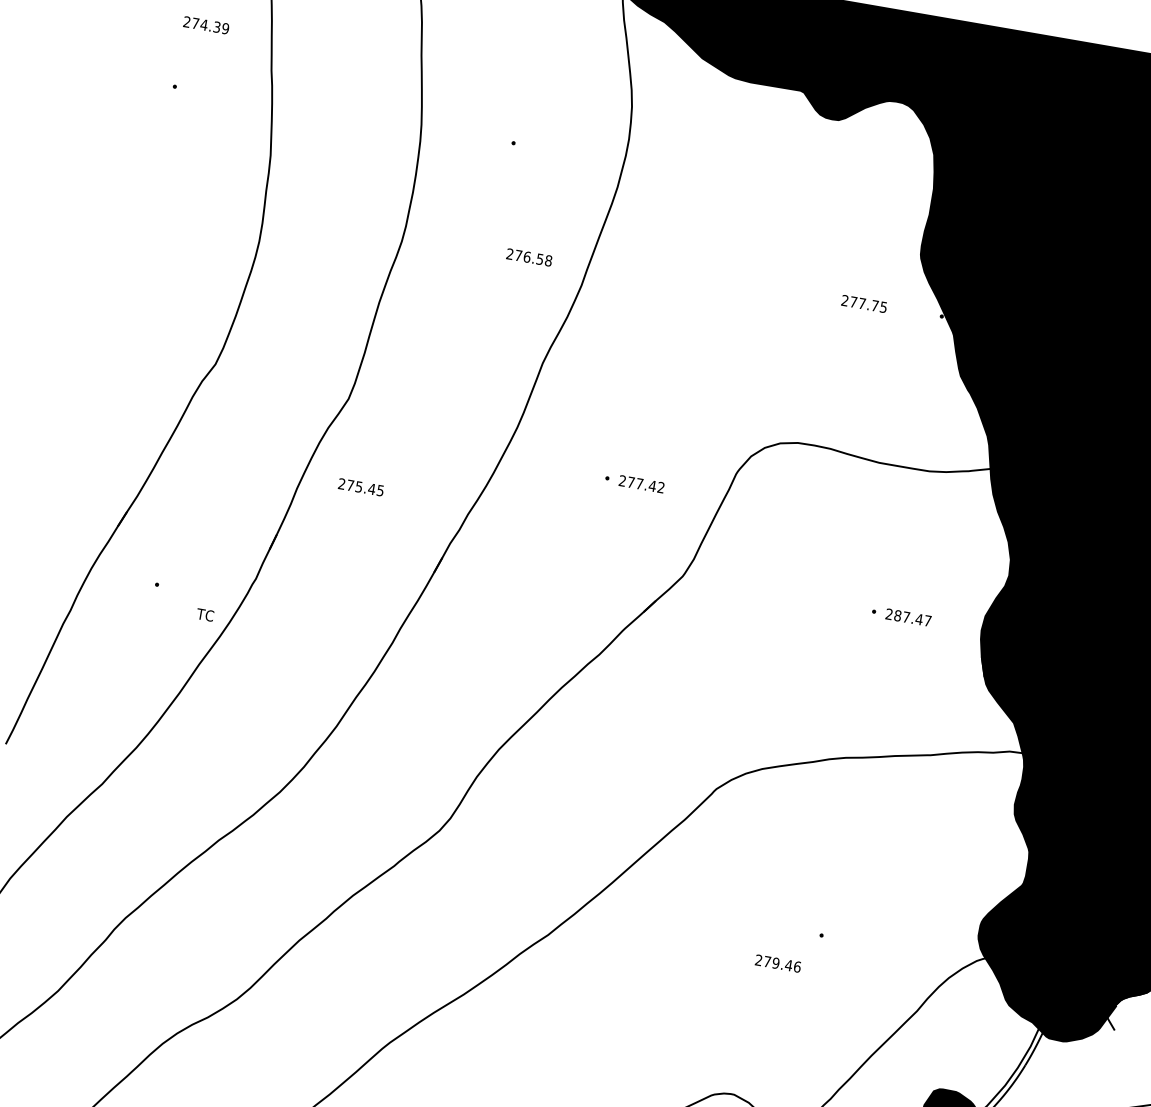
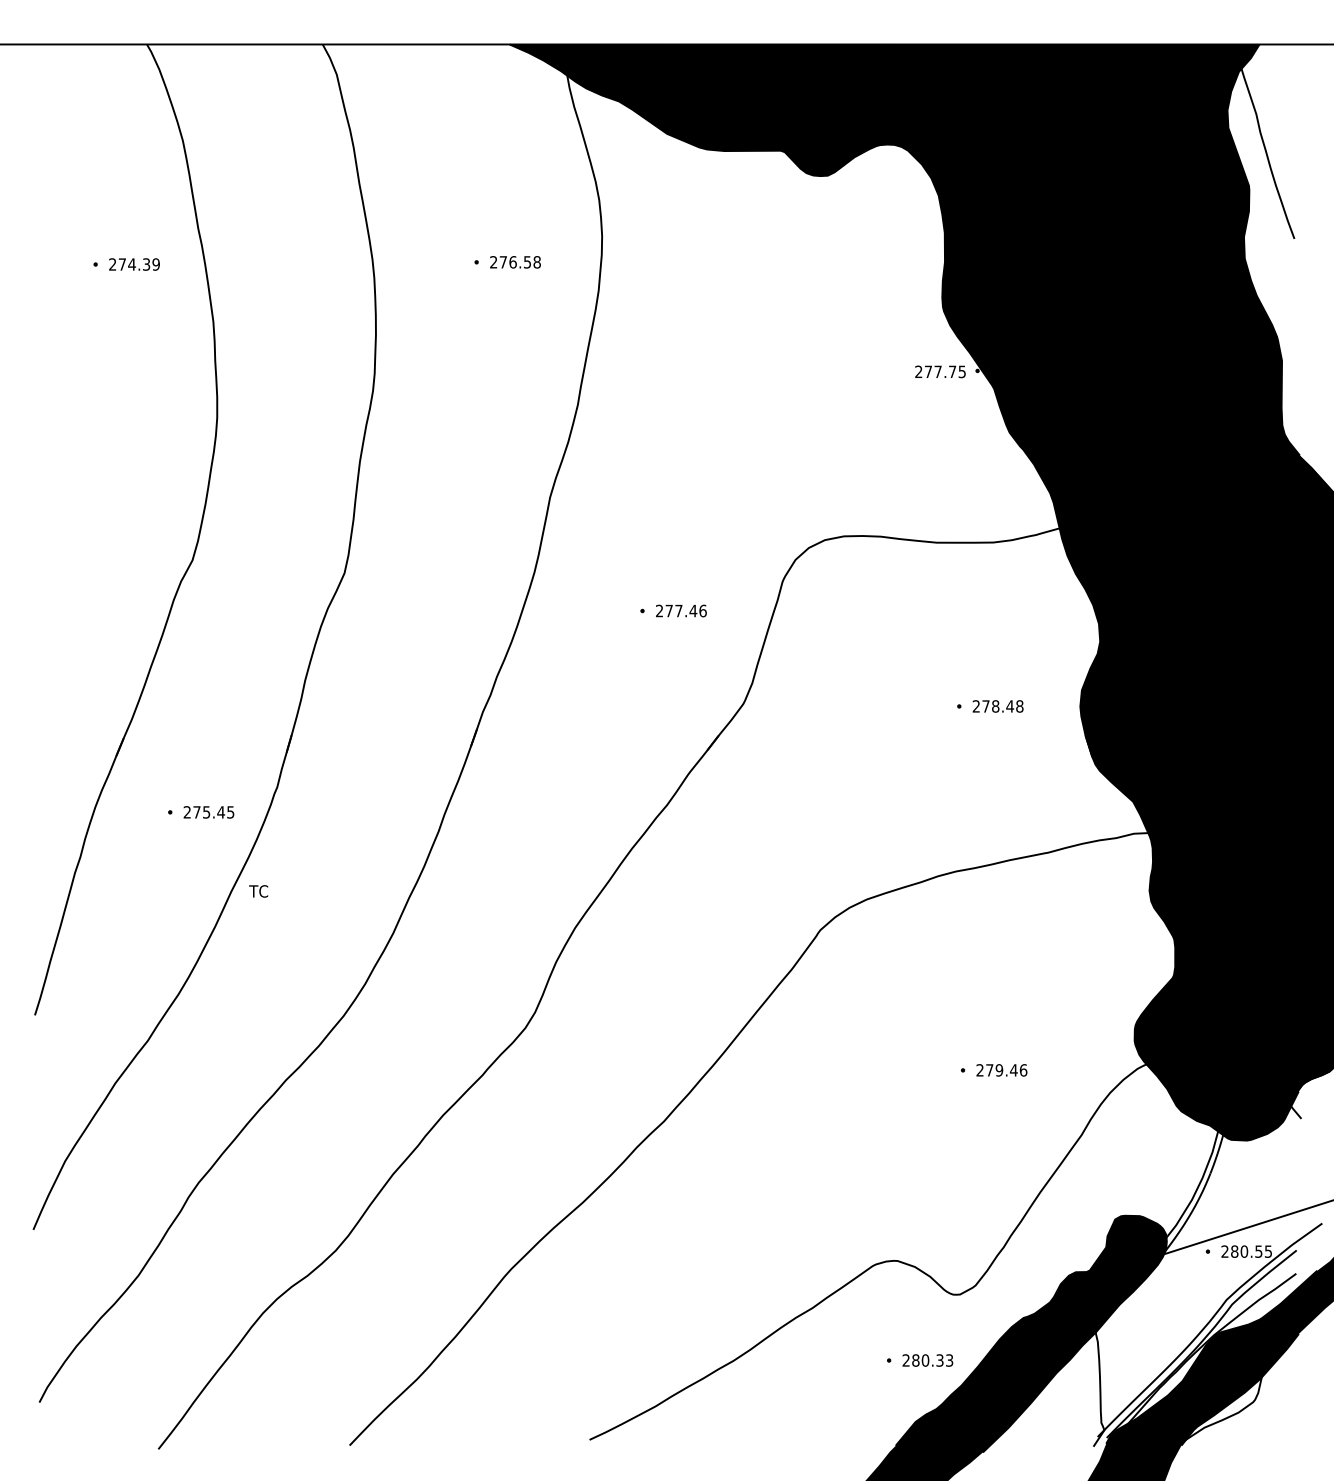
text: (206, 25) -> (134, 264), moved
text: (529, 257) -> (515, 262), moved
text: (864, 303) -> (940, 371), moved
text: (360, 487) -> (208, 812), moved
text: (660, 487) -> (702, 610), 277.42 -> 277.46
text: (205, 615) -> (258, 891), moved
text: (912, 618) -> (1002, 706), 287.47 -> 278.48
text: (777, 963) -> (1001, 1070), moved

